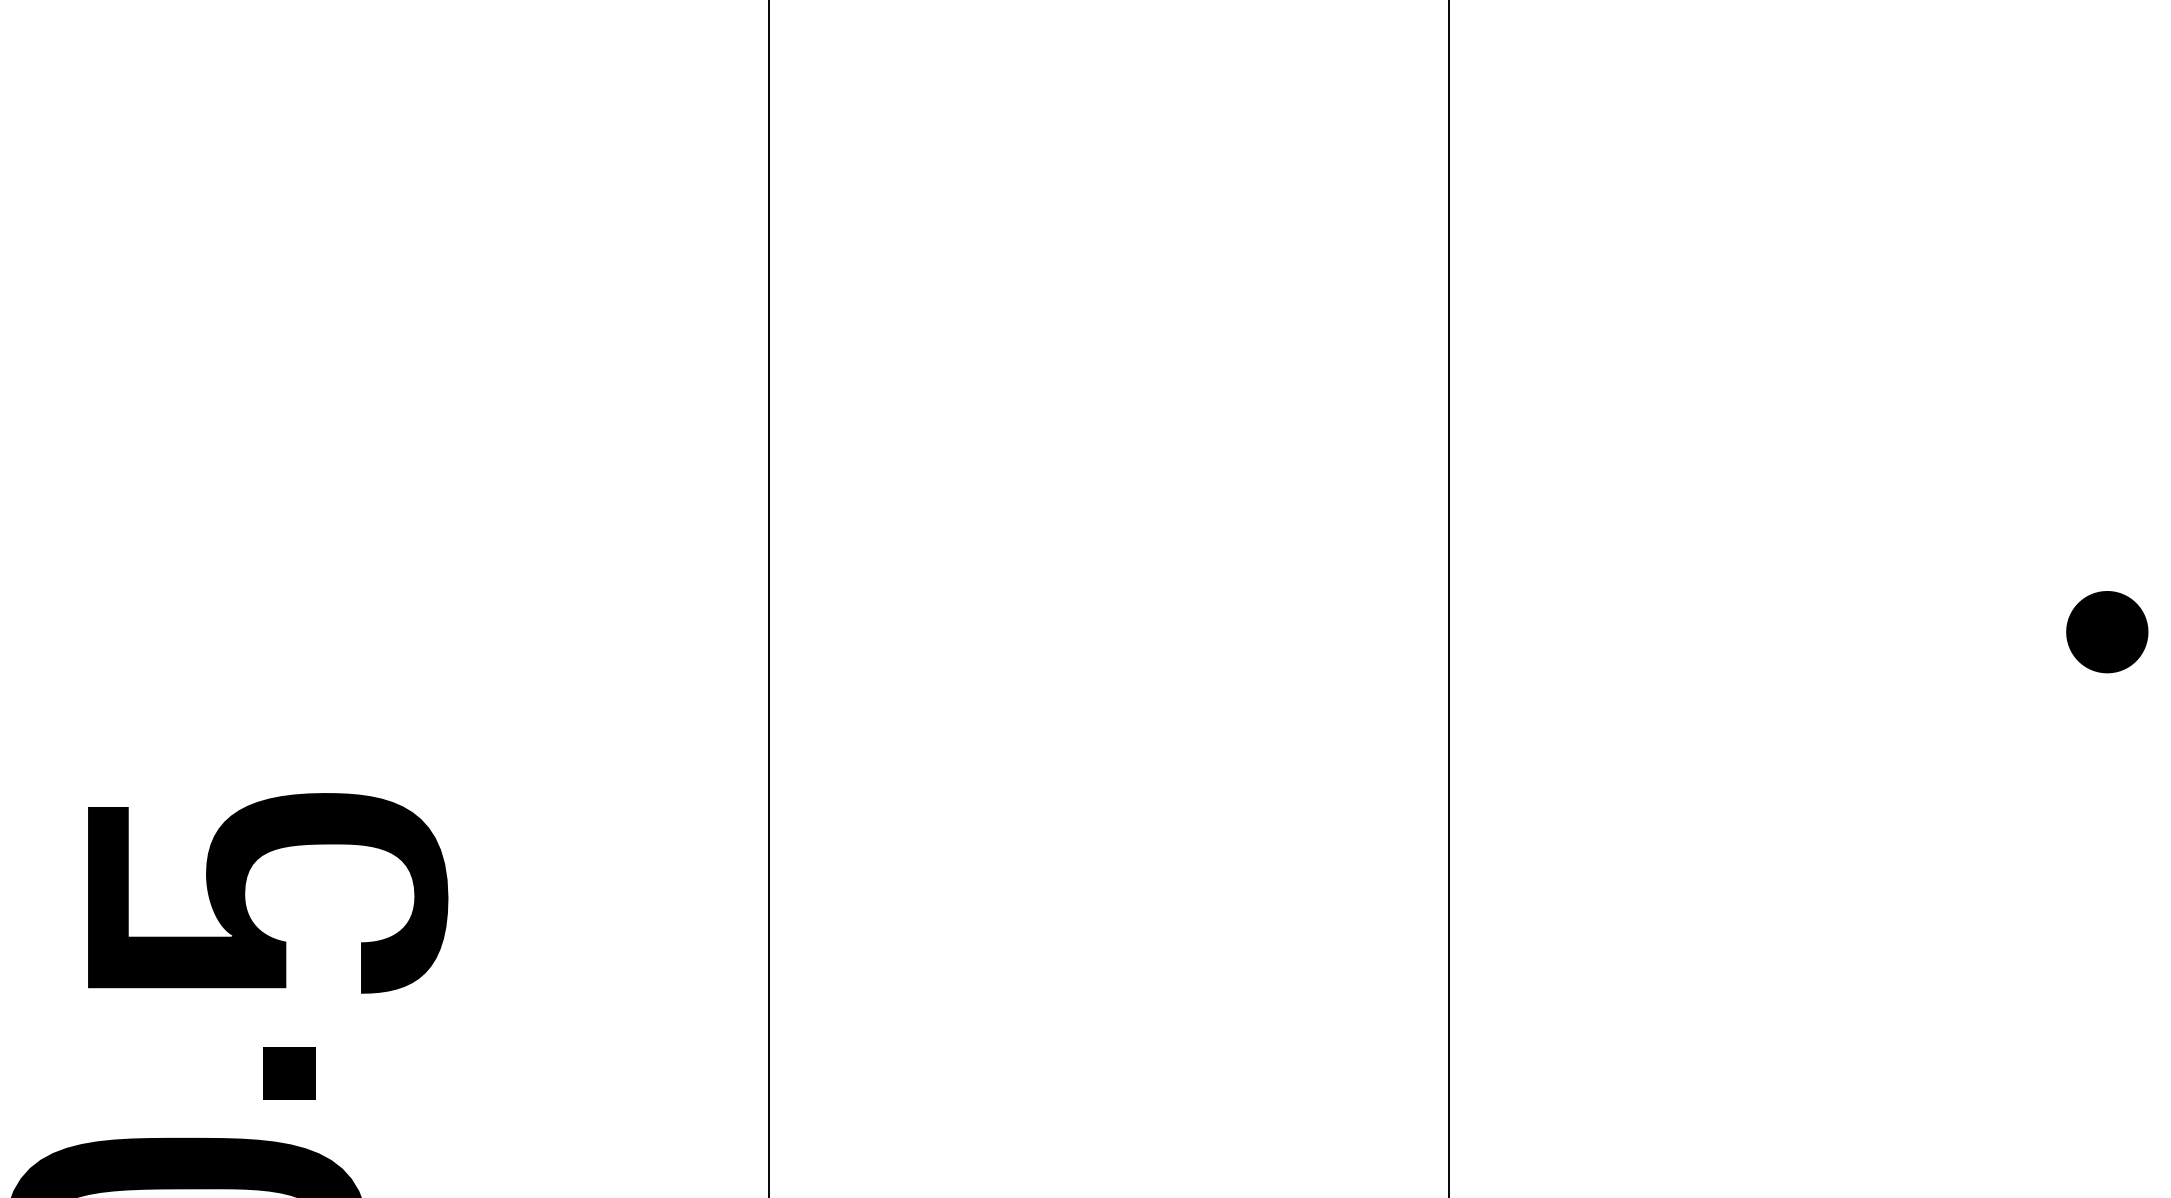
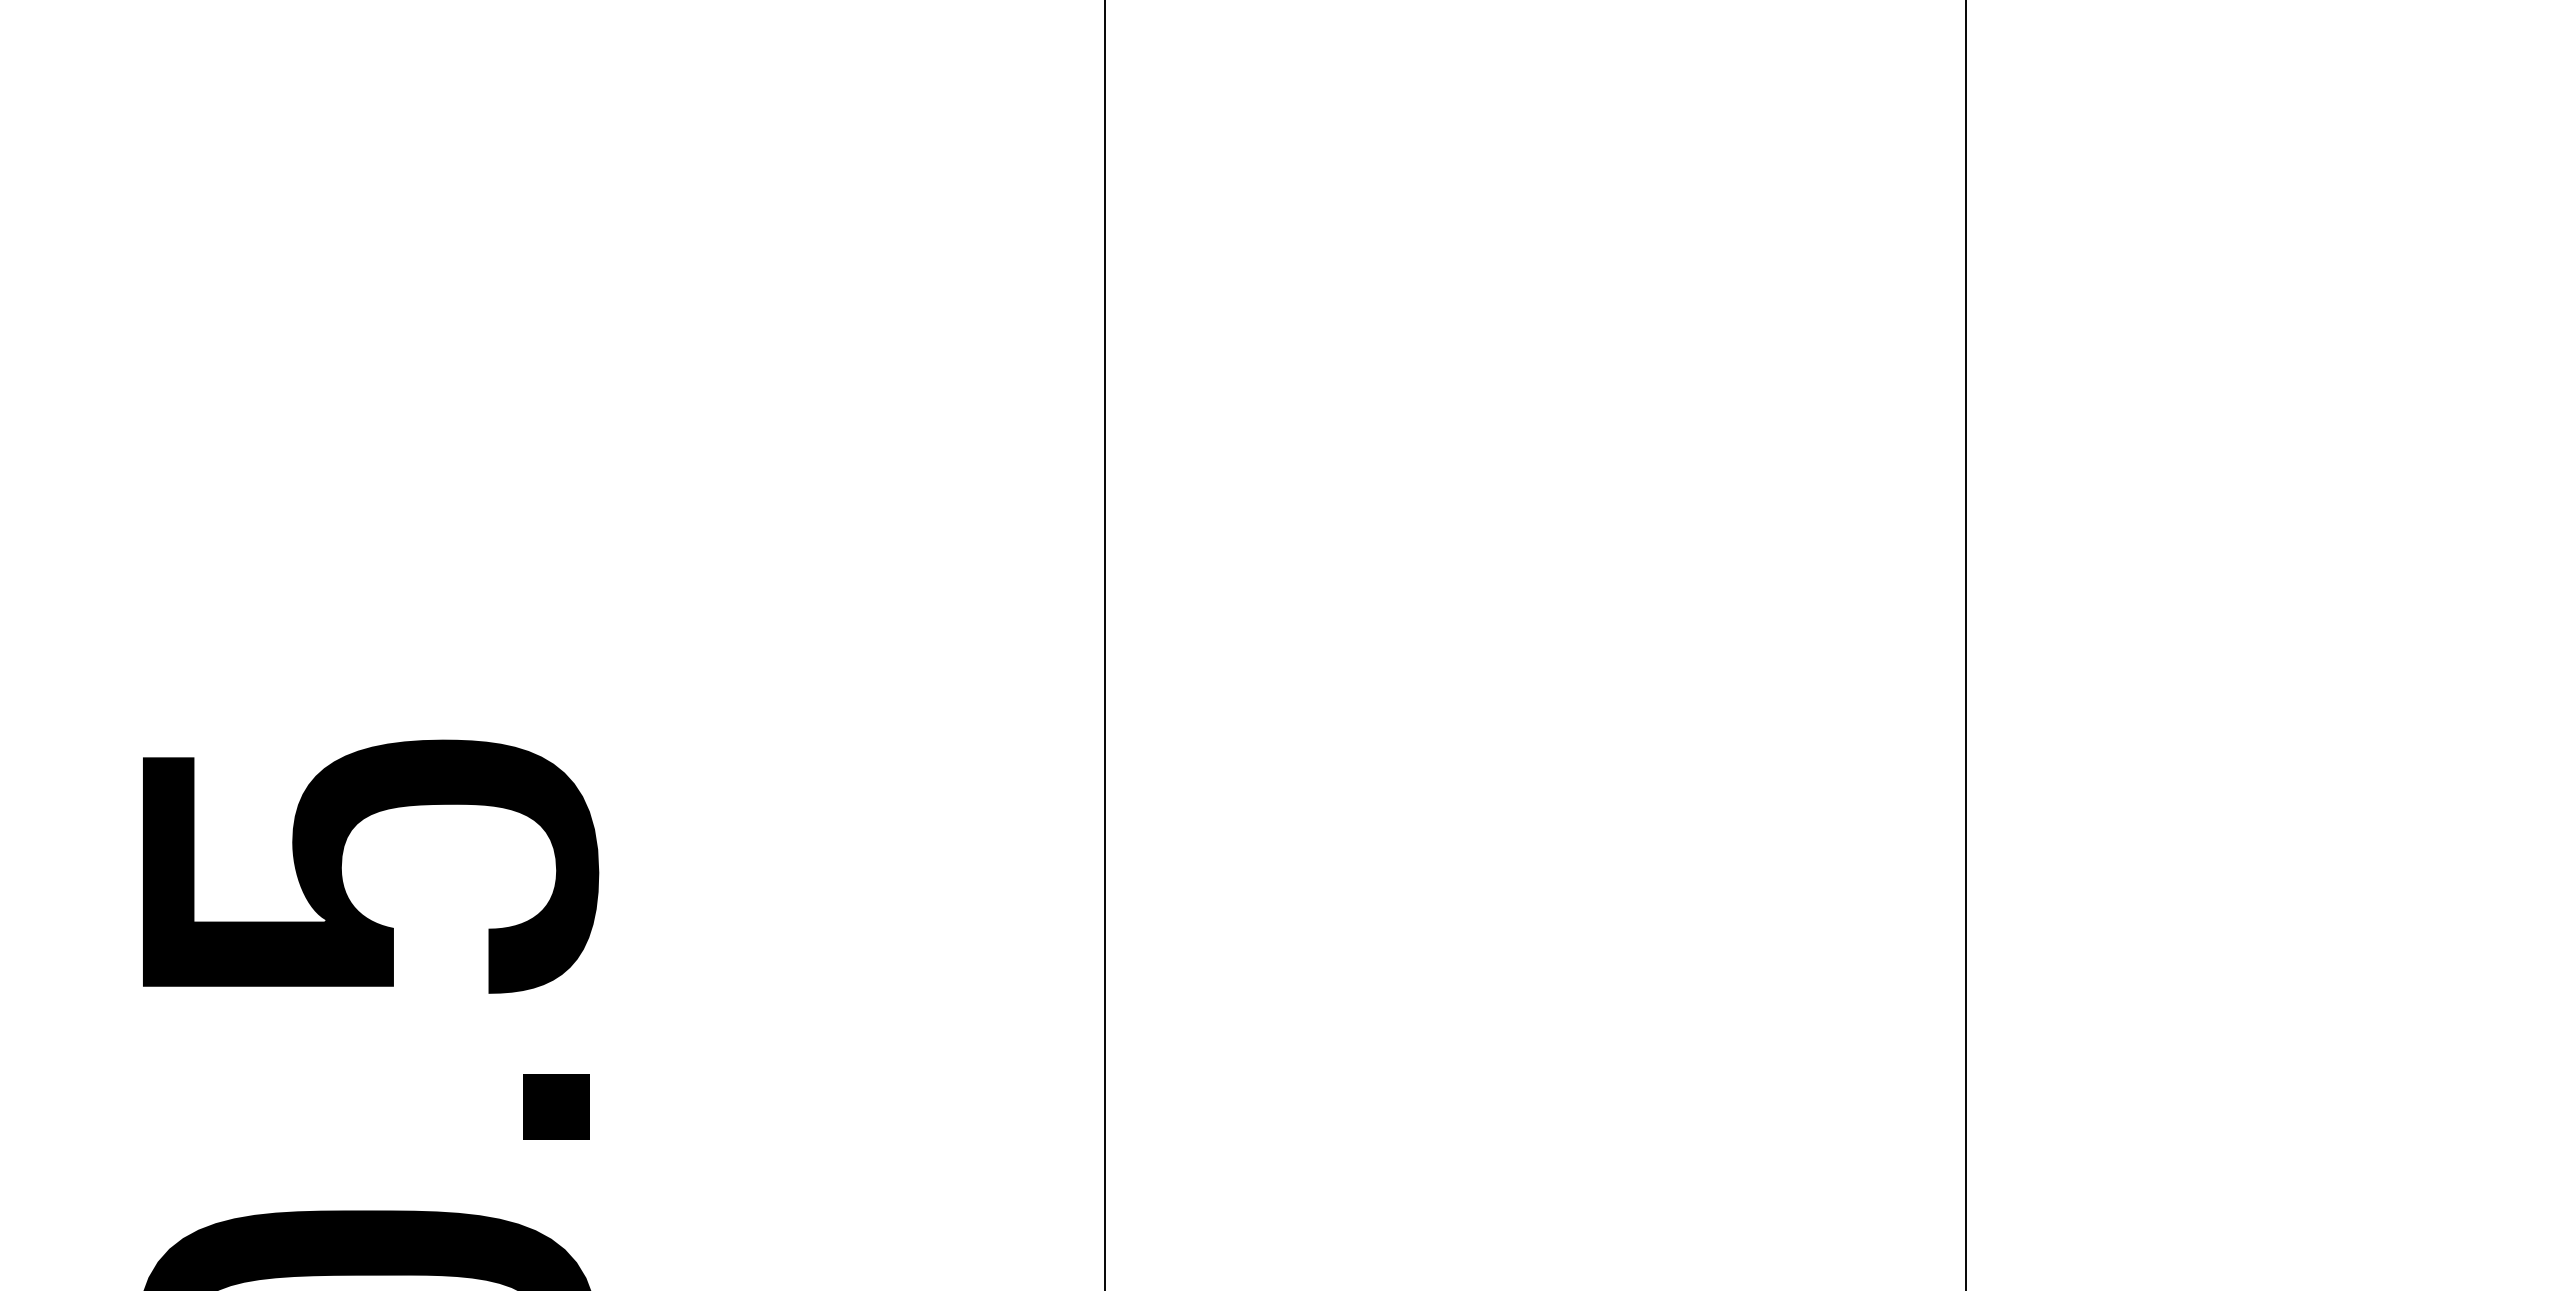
part: (245, 893) -> (342, 866), moved
part: (289, 1073) -> (556, 1107), moved

